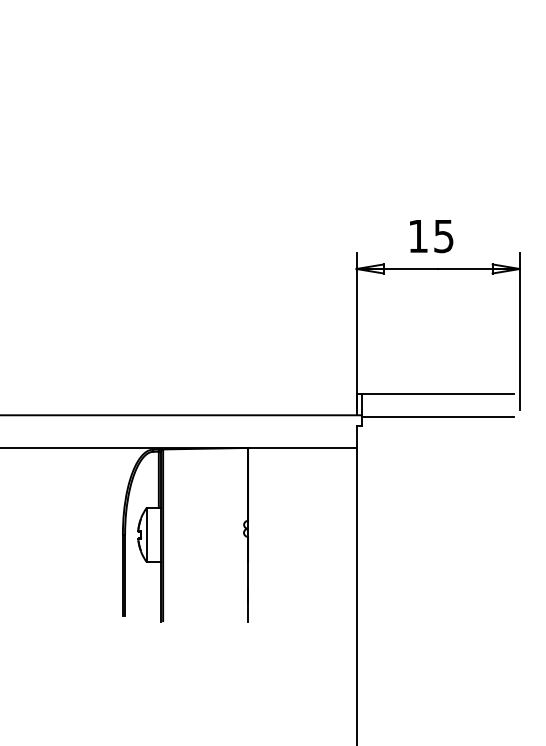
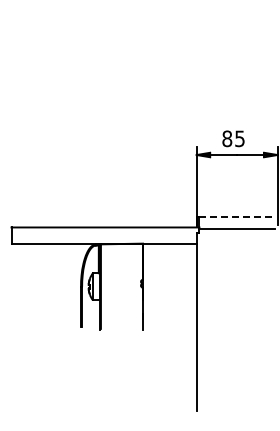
text: (418, 235) -> (227, 138), 15 -> 85
line: (438, 393) -> (237, 216), solid -> dashed

